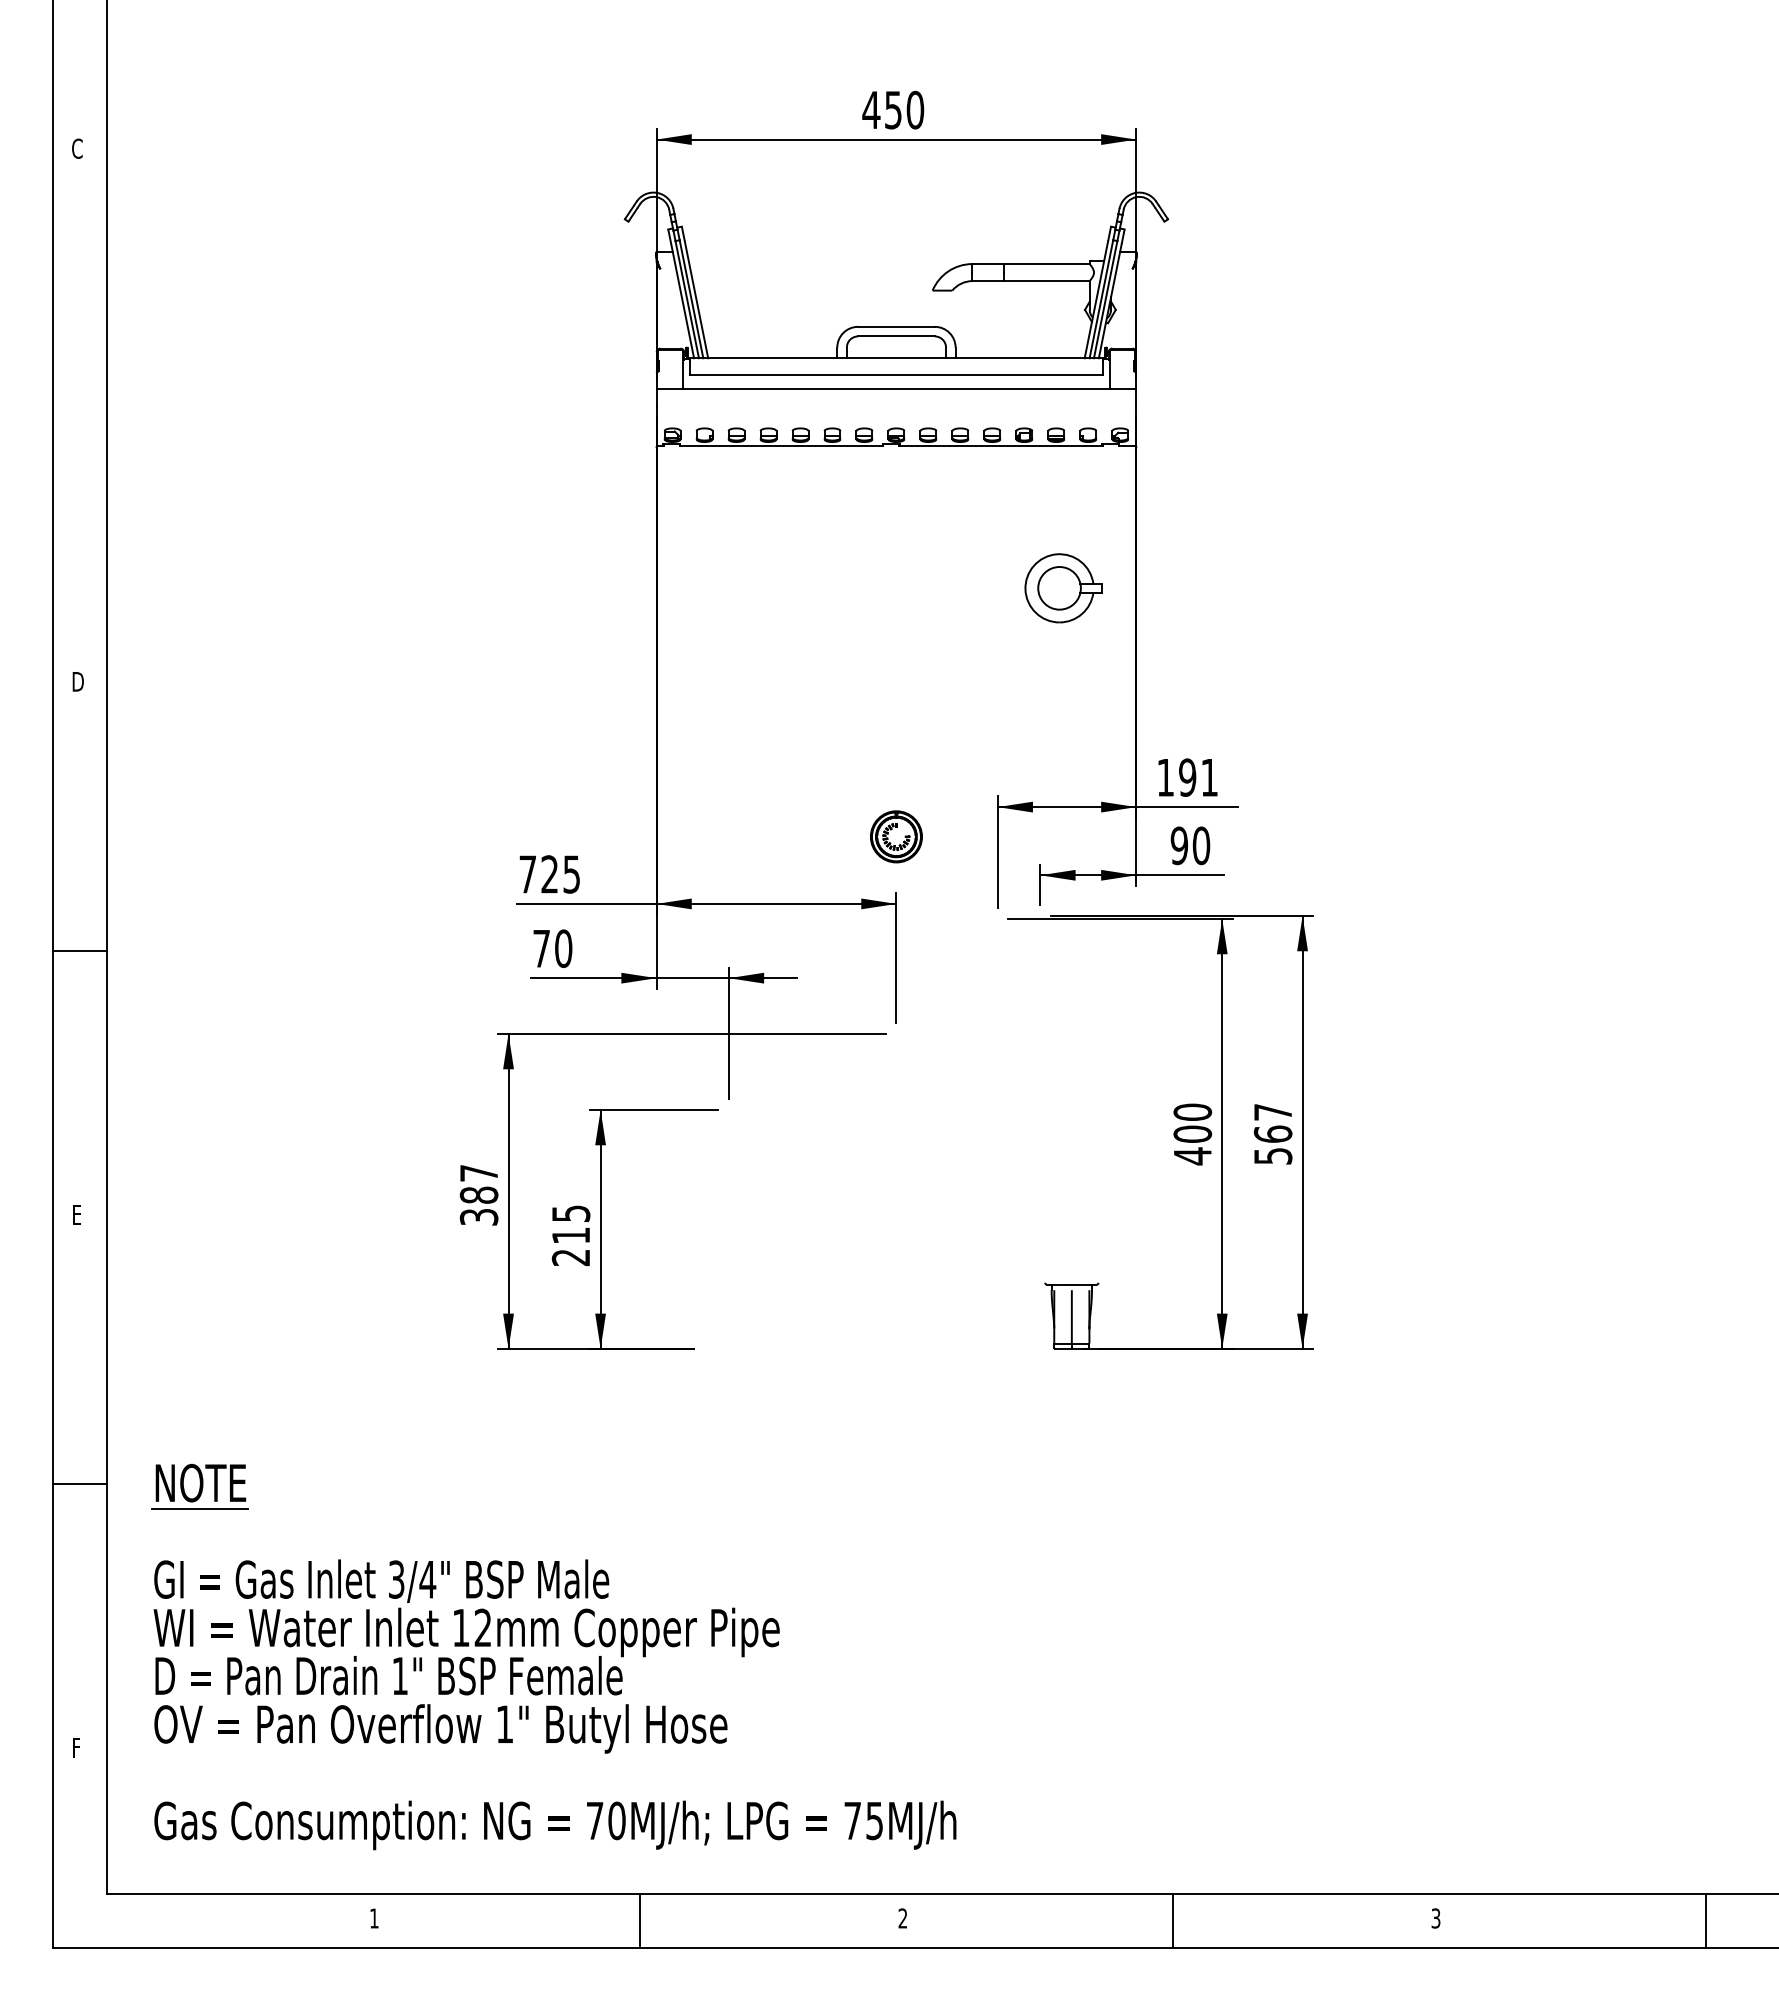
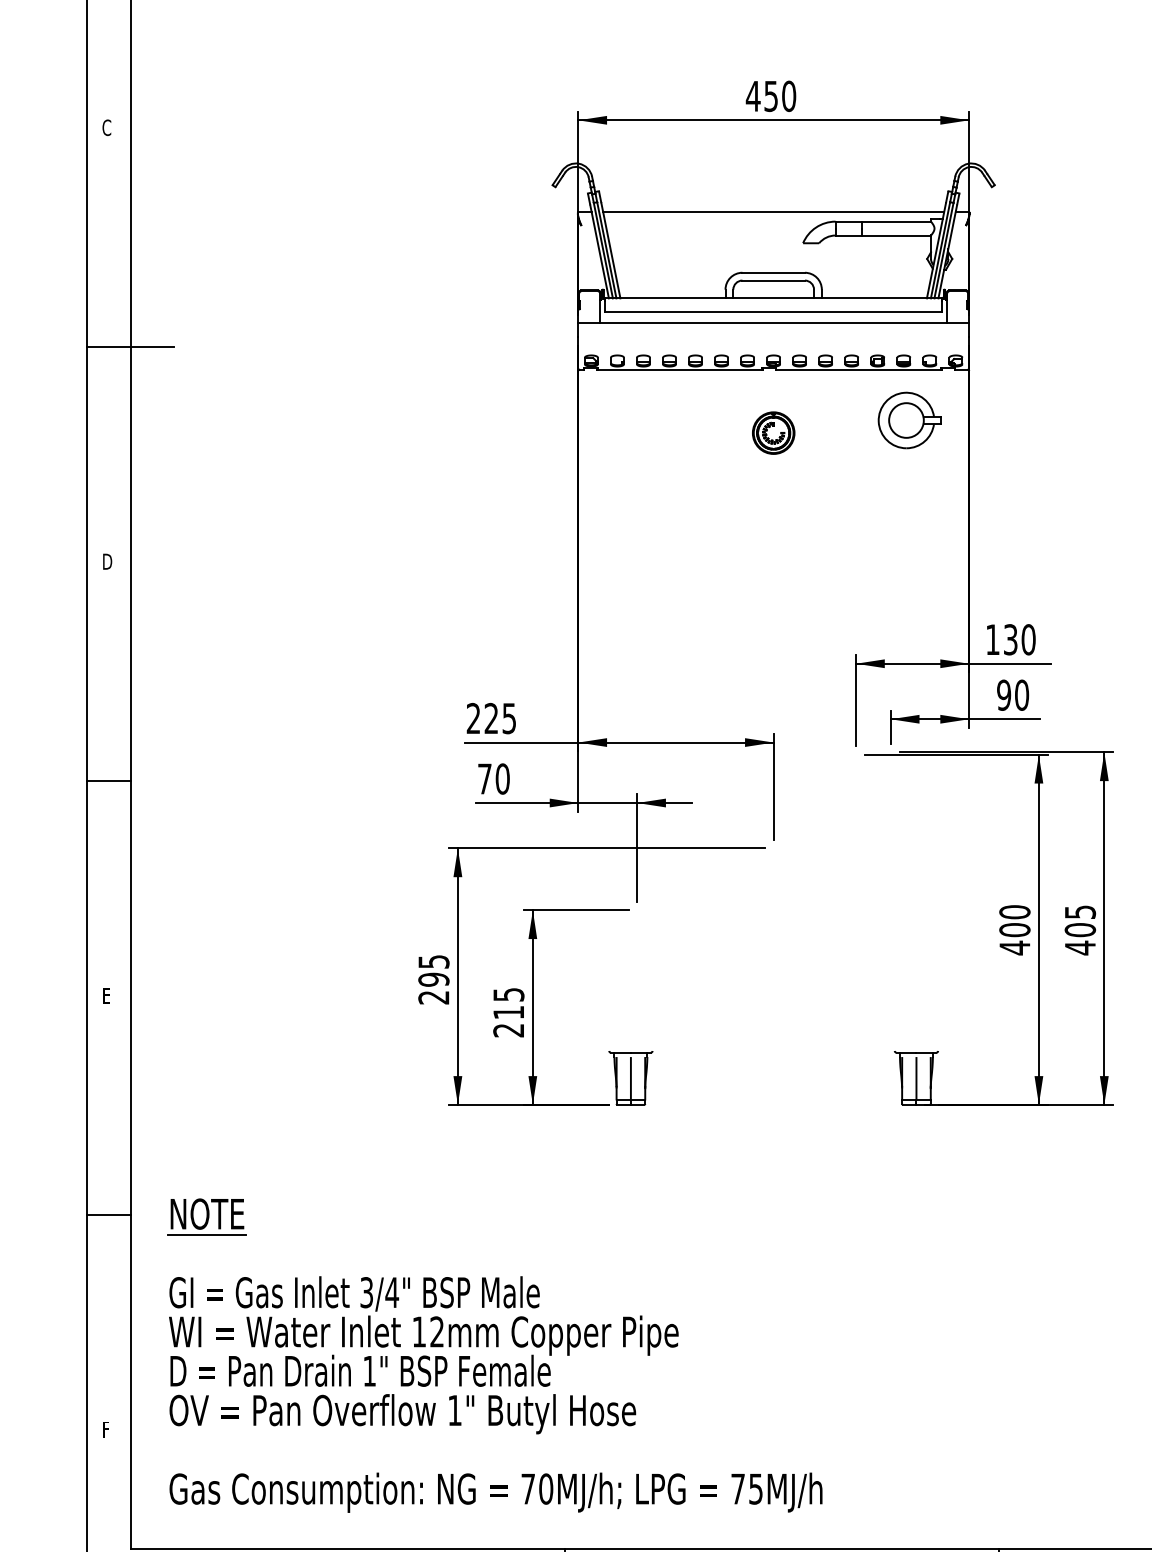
line: (895, 252) -> (772, 212), added
line: (106, 417) -> (130, 346), added
part: (1063, 588) -> (909, 420), moved
text: (1198, 777) -> (1019, 639), 191 -> 130
part: (896, 836) -> (773, 432), moved
text: (527, 874) -> (473, 718), 725 -> 225
text: (1272, 1134) -> (1079, 930), 567 -> 405
text: (479, 1195) -> (434, 979), 387 -> 295
part: (720, 1315) -> (630, 1077), added

